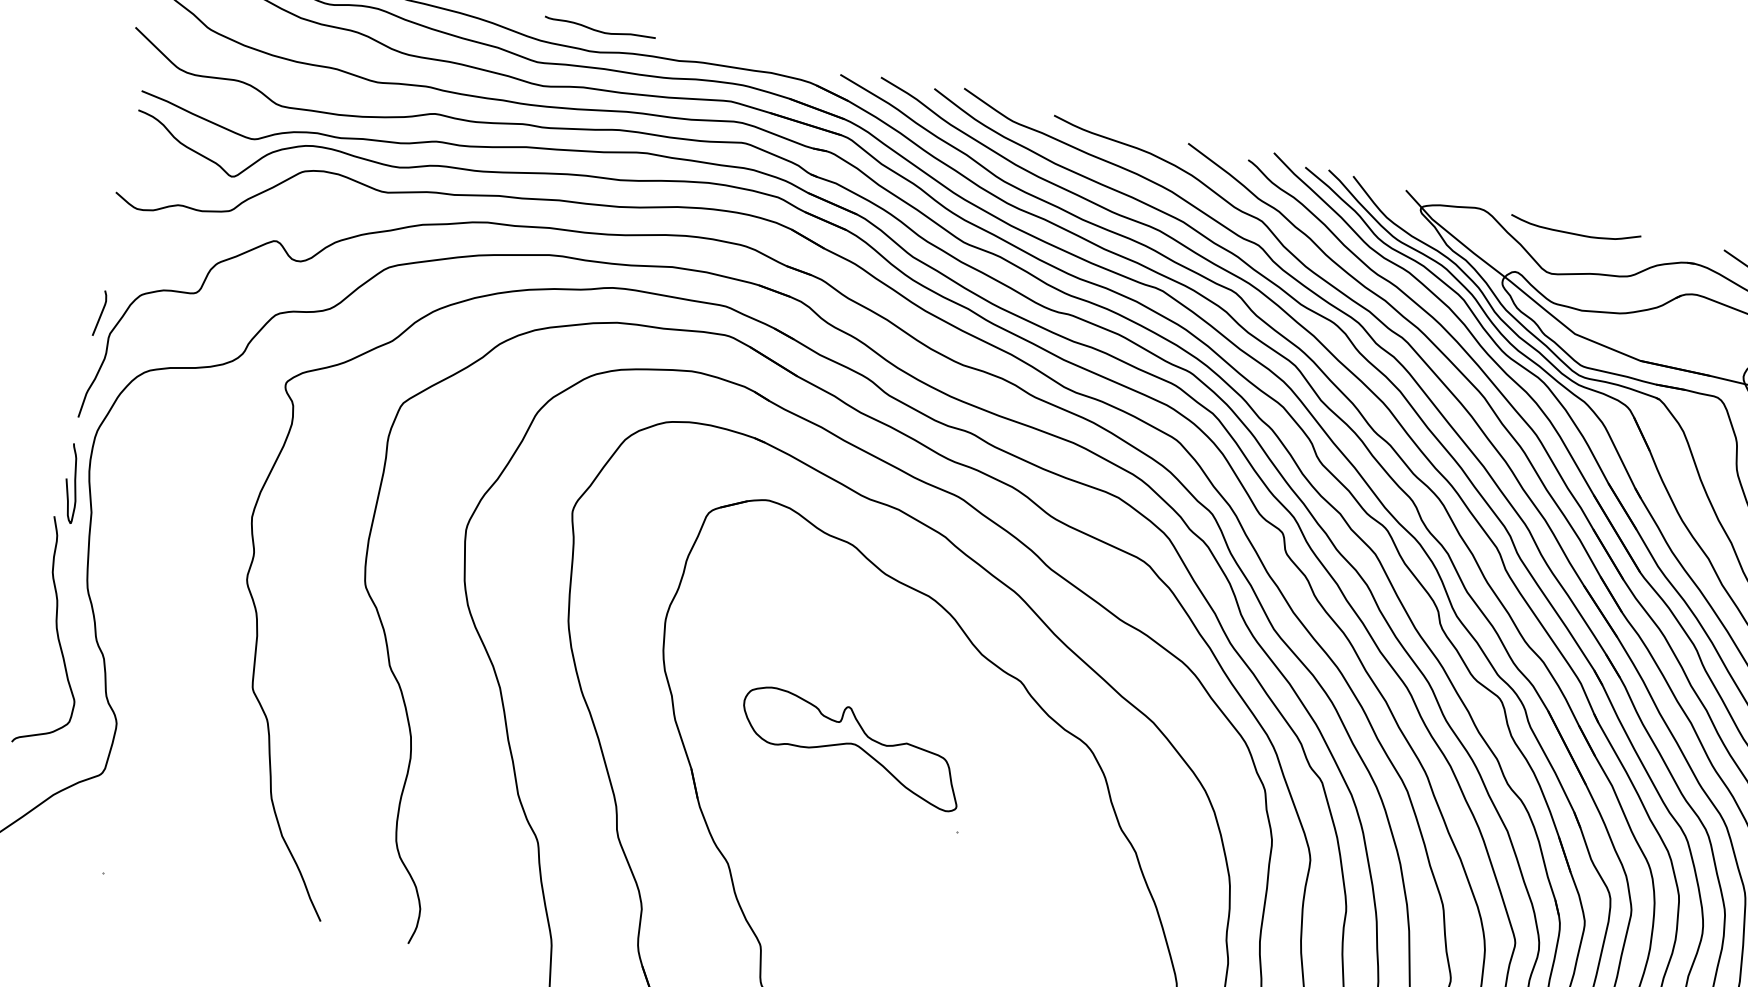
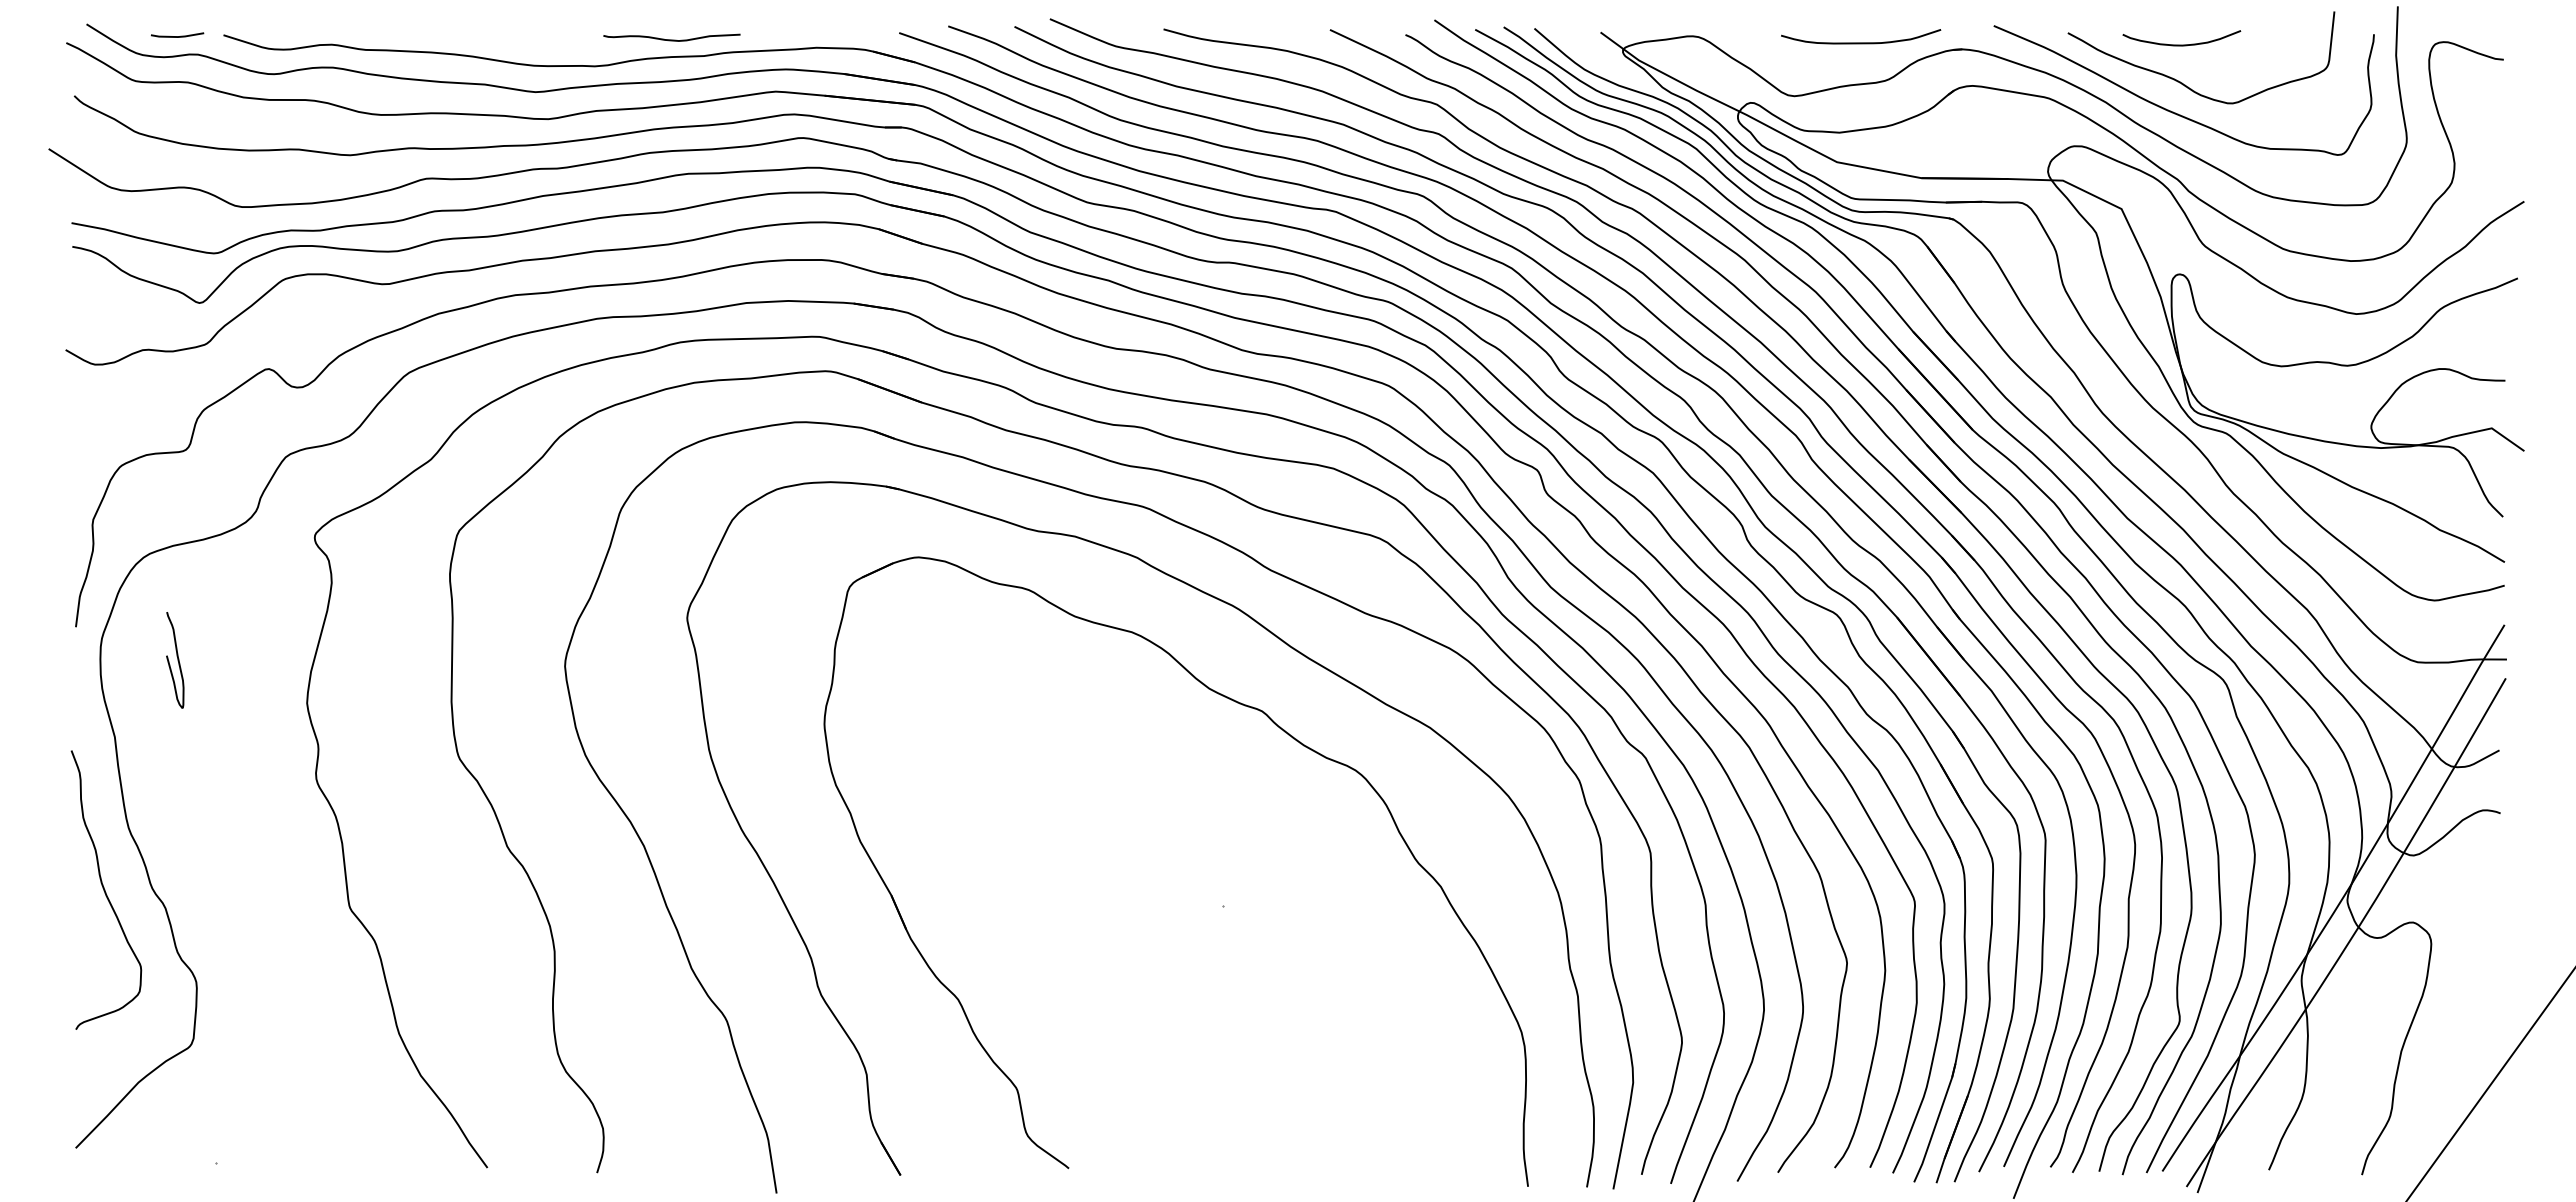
curve: (599, 30) -> (671, 39), moved
curve: (1575, 233) -> (1861, 42), moved
line: (101, 313) -> (77, 497), removed
curve: (74, 484) -> (177, 660), moved
part: (851, 747) -> (1077, 831), removed

